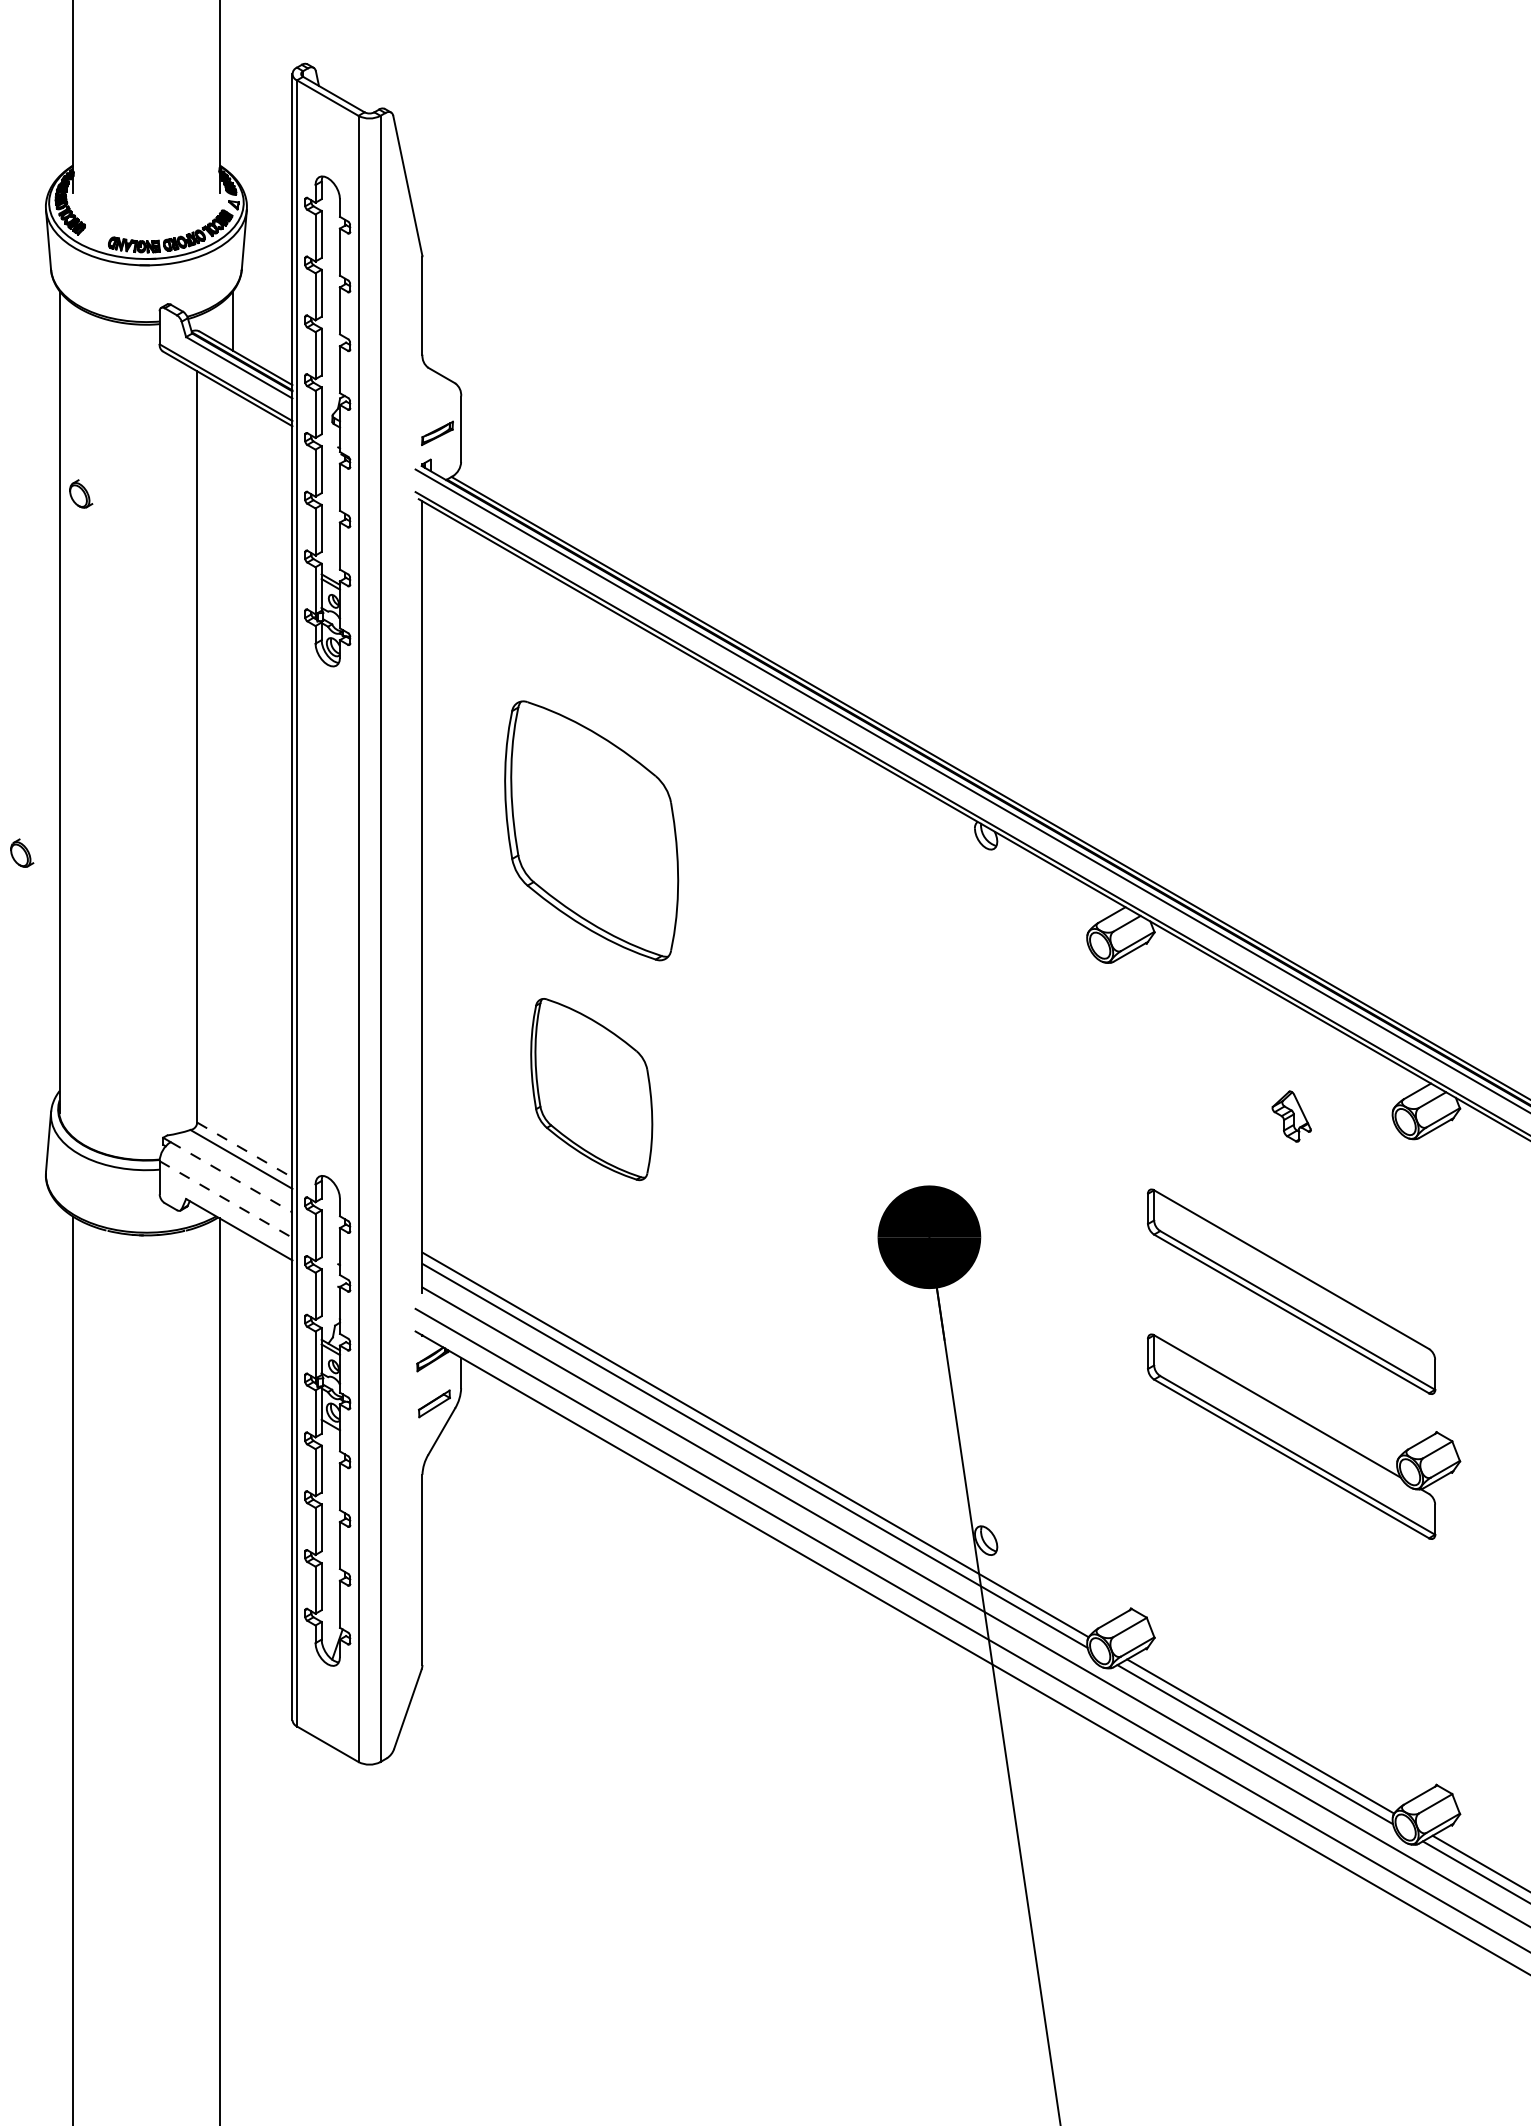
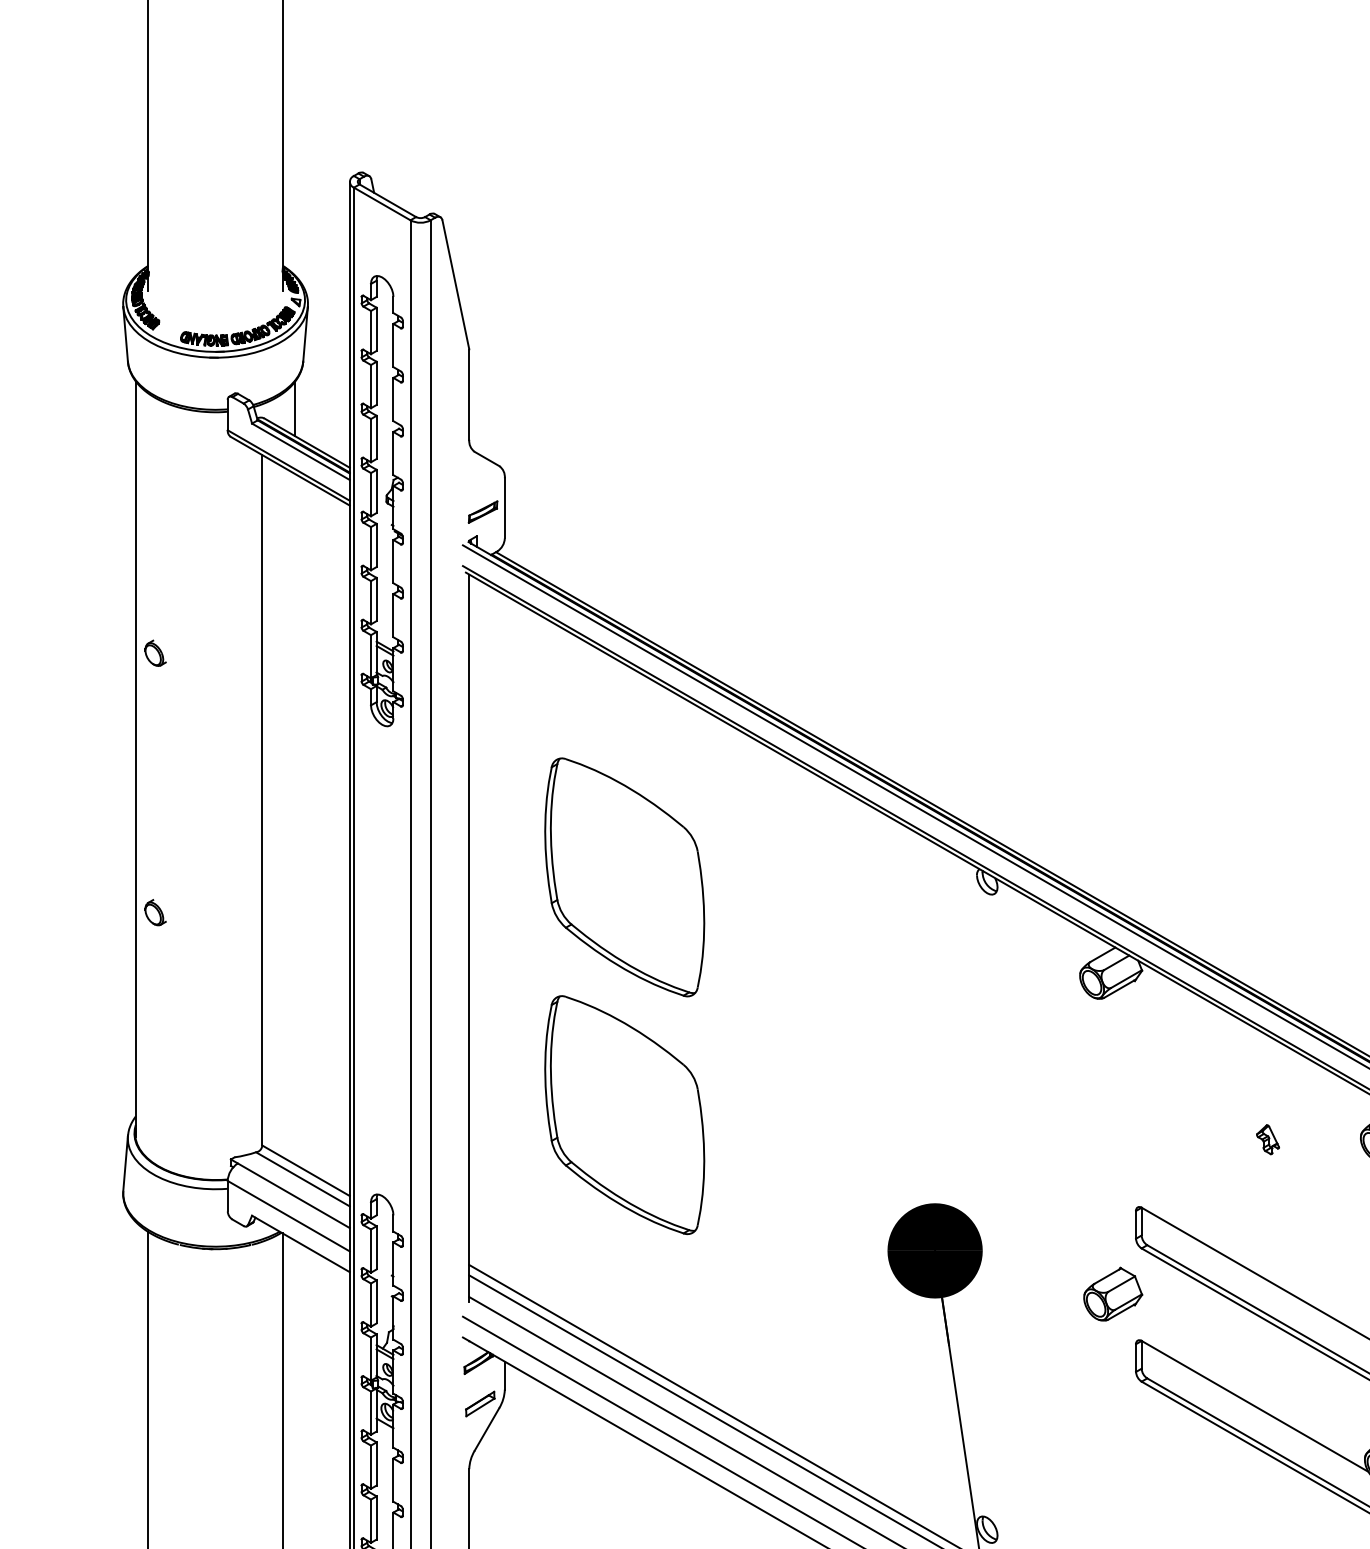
part: (81, 493) -> (155, 652), moved
part: (22, 852) -> (155, 911), moved
part: (591, 1089) -> (624, 1115), size x1.43
part: (1291, 1115) -> (1267, 1138), size x0.62
line: (245, 1150) -> (306, 1171), dashed -> solid
line: (232, 1177) -> (294, 1195), dashed -> solid
line: (226, 1199) -> (289, 1216), dashed -> solid
part: (1122, 1283) -> (1112, 1293), added

